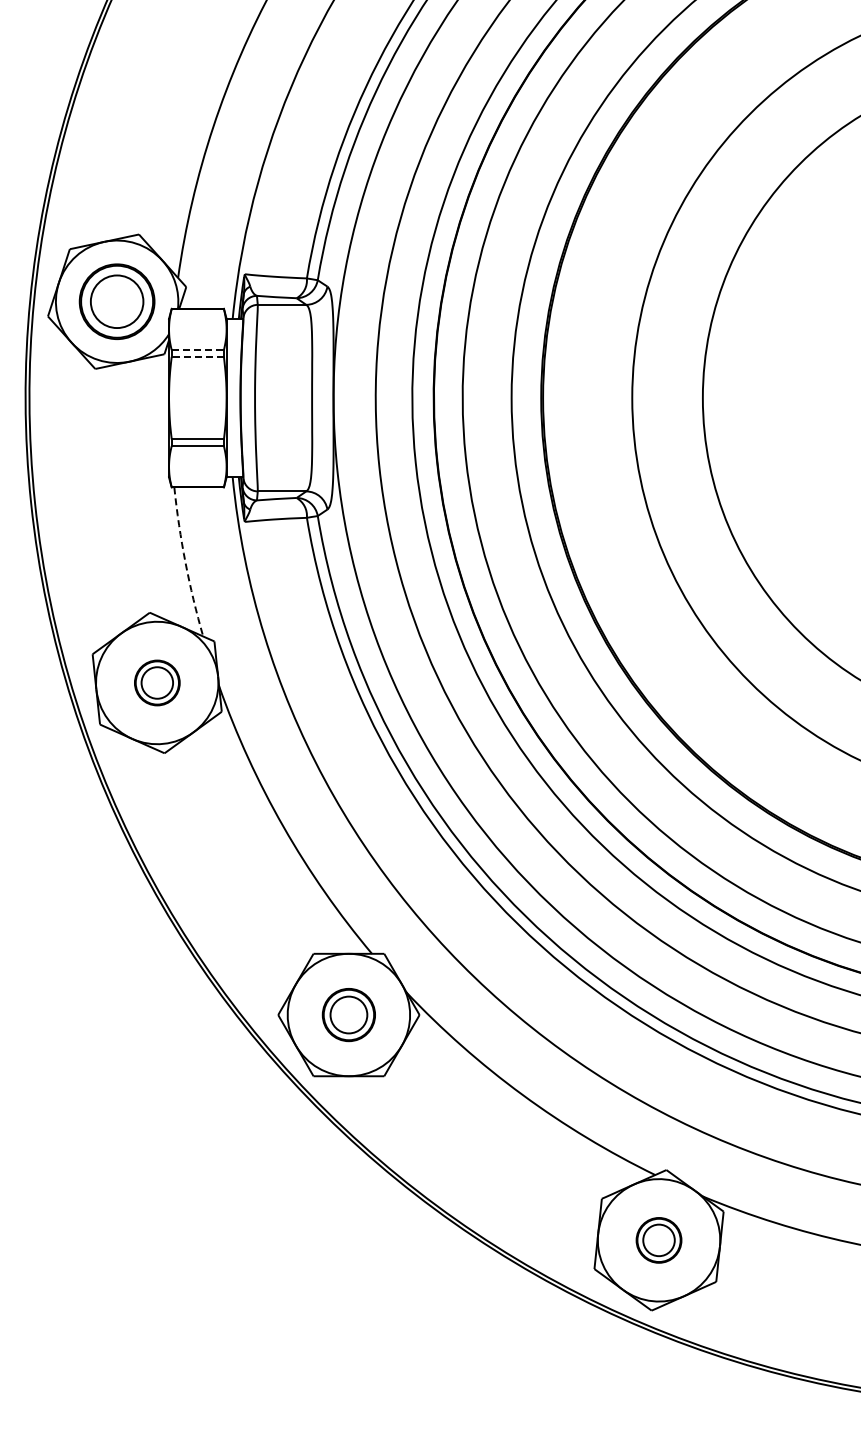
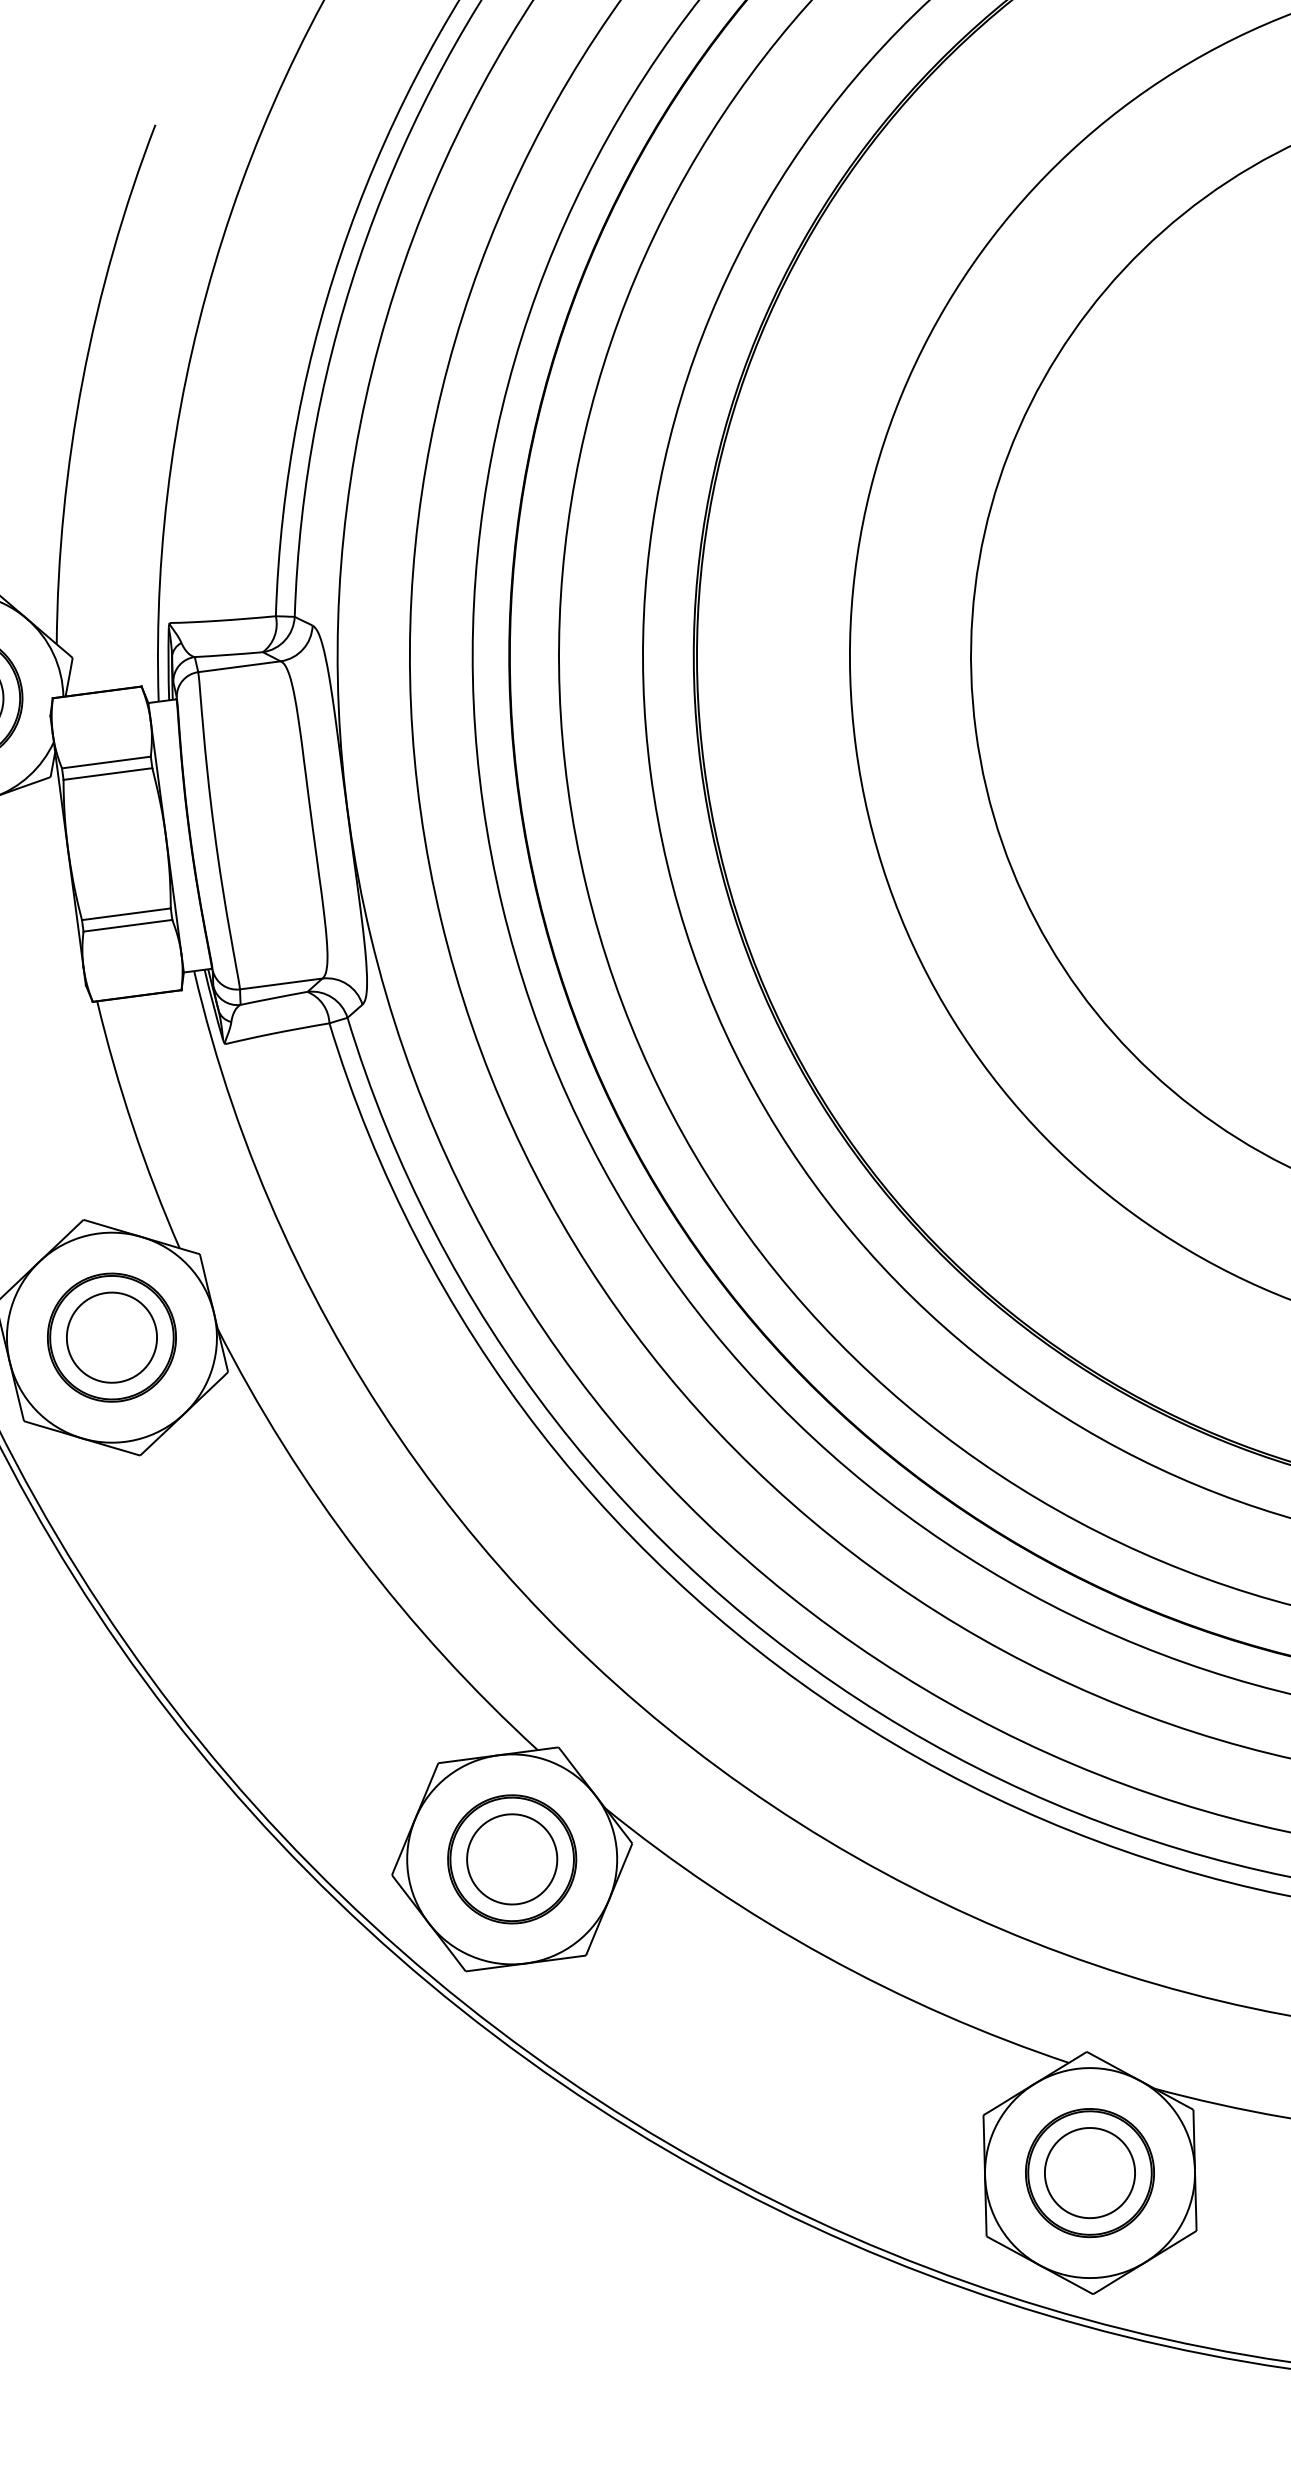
line: (198, 350) -> (107, 763), dashed -> solid
line: (197, 356) -> (107, 773), dashed -> solid
arc: (185, 562) -> (133, 1126), dashed -> solid
part: (157, 682) -> (112, 1336), size x1.67
part: (348, 1014) -> (511, 1858), size x1.43
part: (658, 1240) -> (1089, 2173), size x1.67

